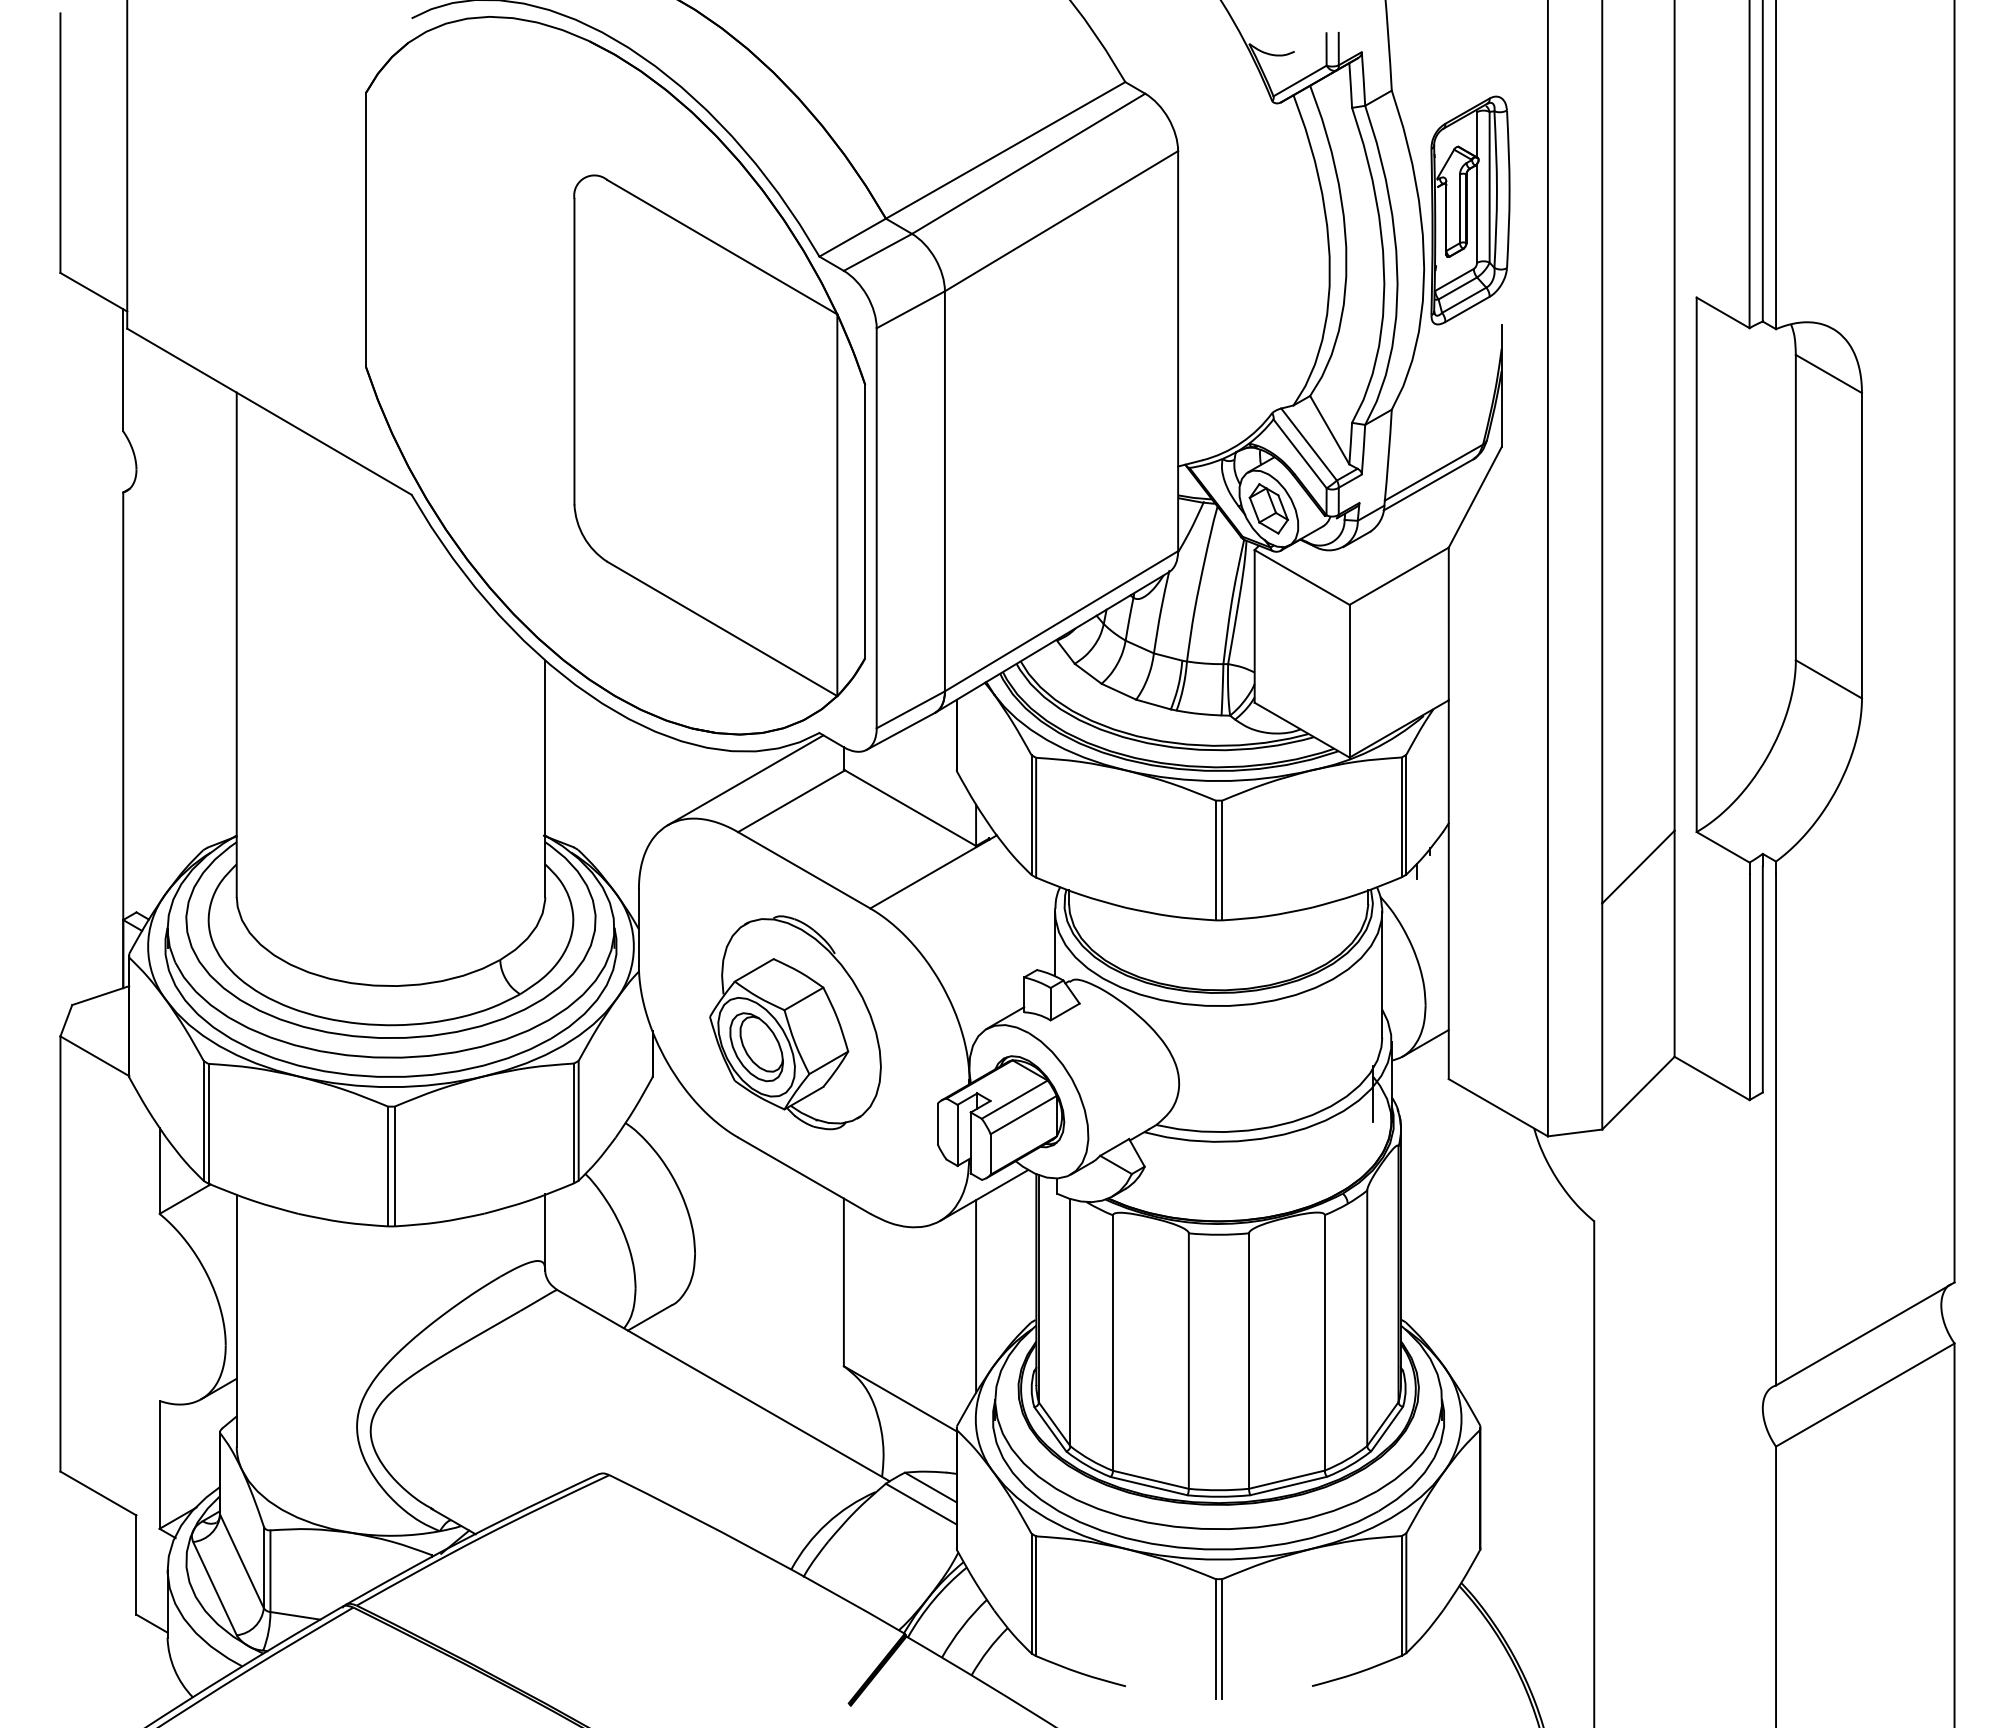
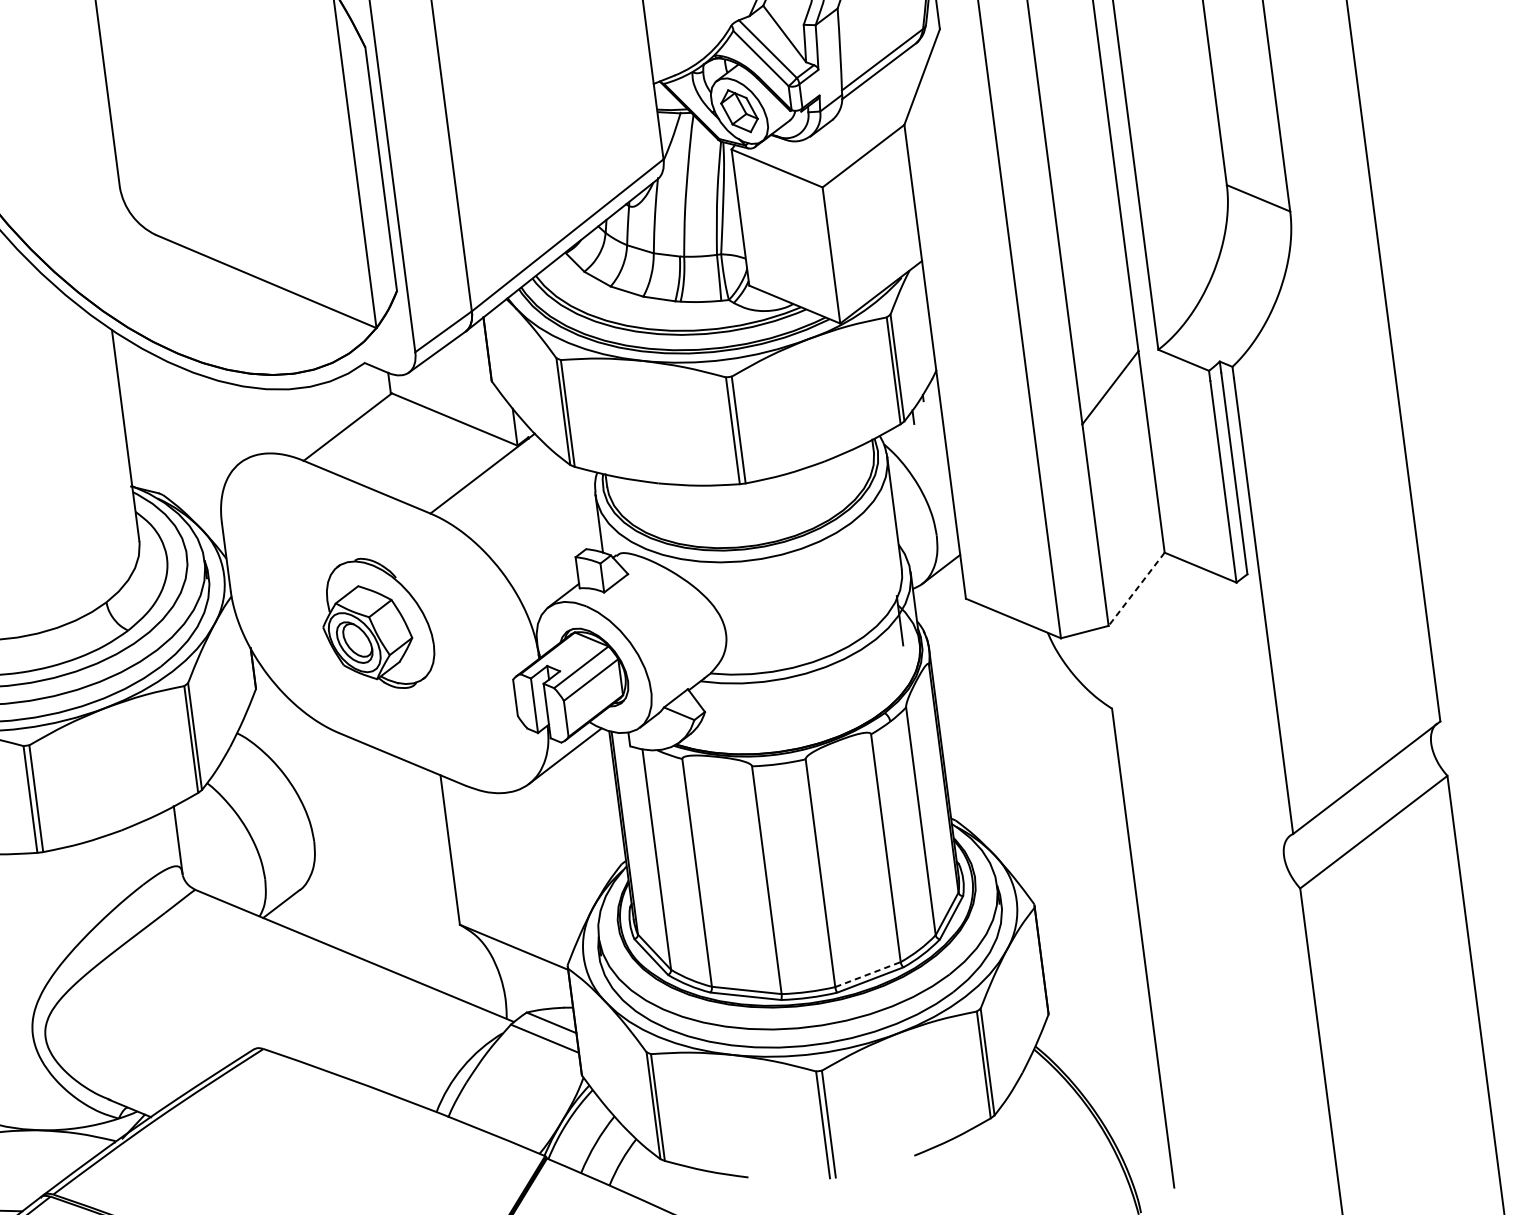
line: (745, 780) -> (304, 413), removed
part: (795, 1022) -> (376, 623), size x0.7
line: (1638, 1093) -> (1136, 589), solid -> dashed
line: (976, 1296) -> (570, 847), removed
line: (1286, 1479) -> (867, 974), solid -> dashed

